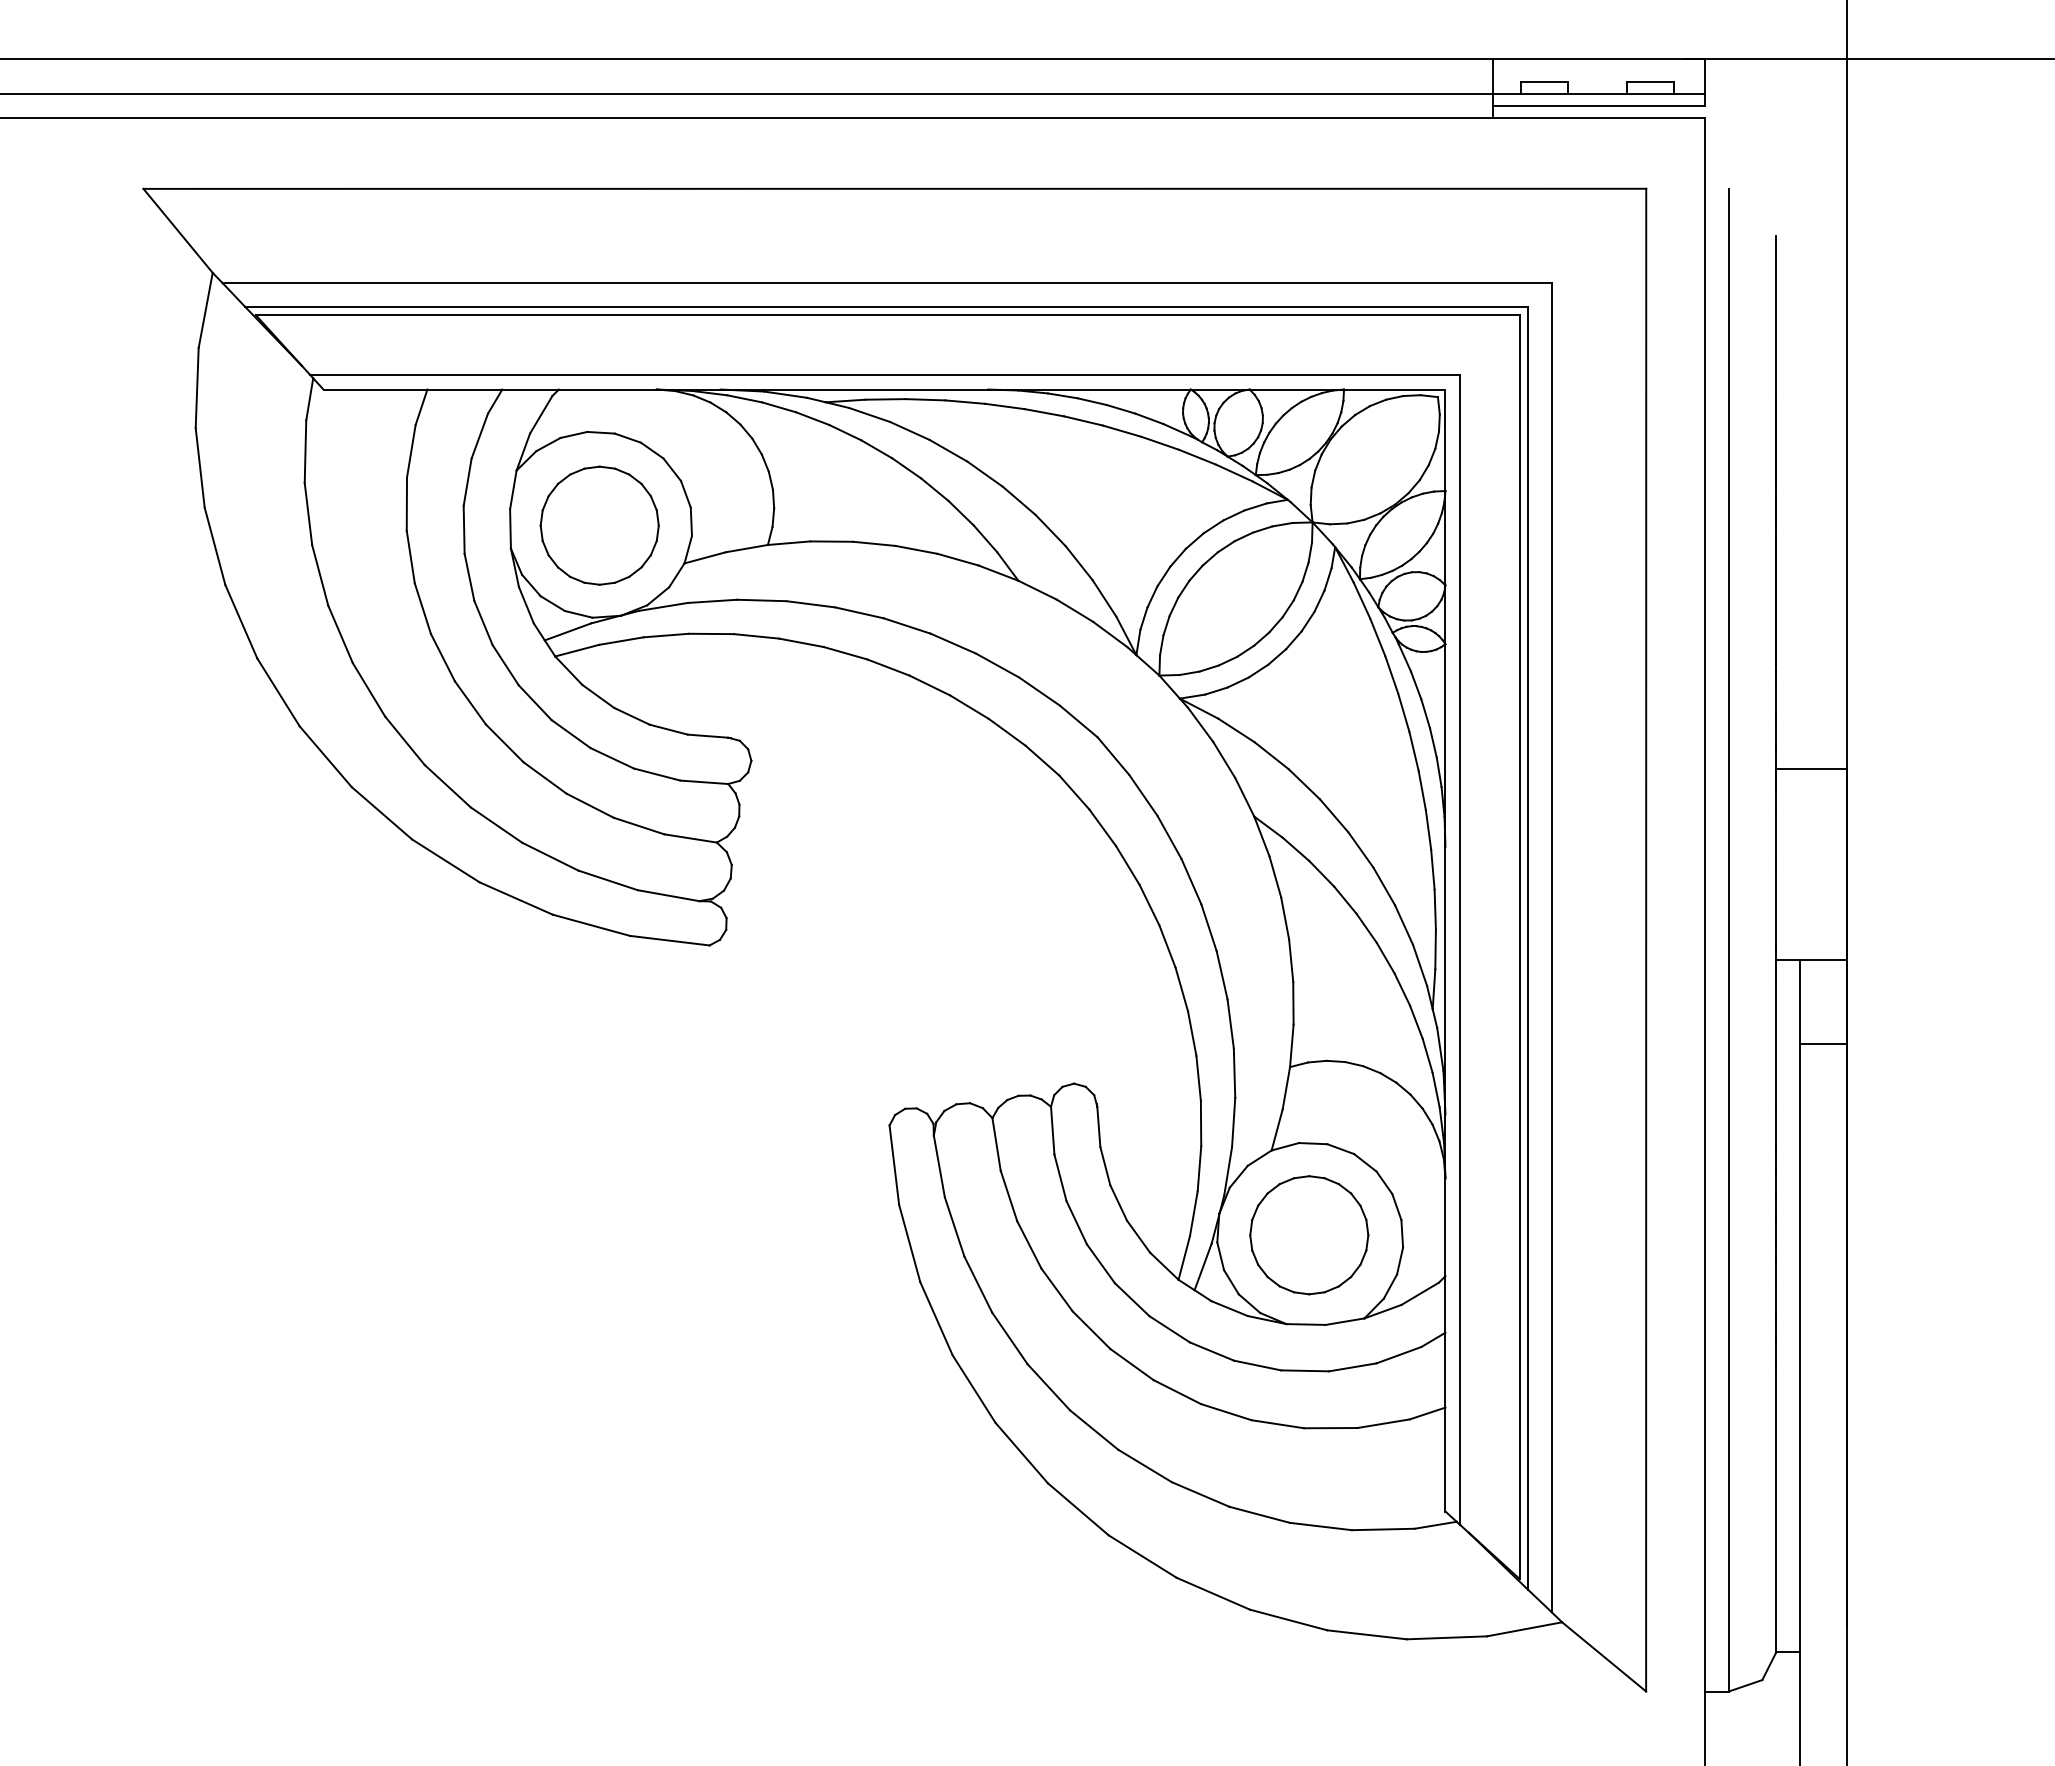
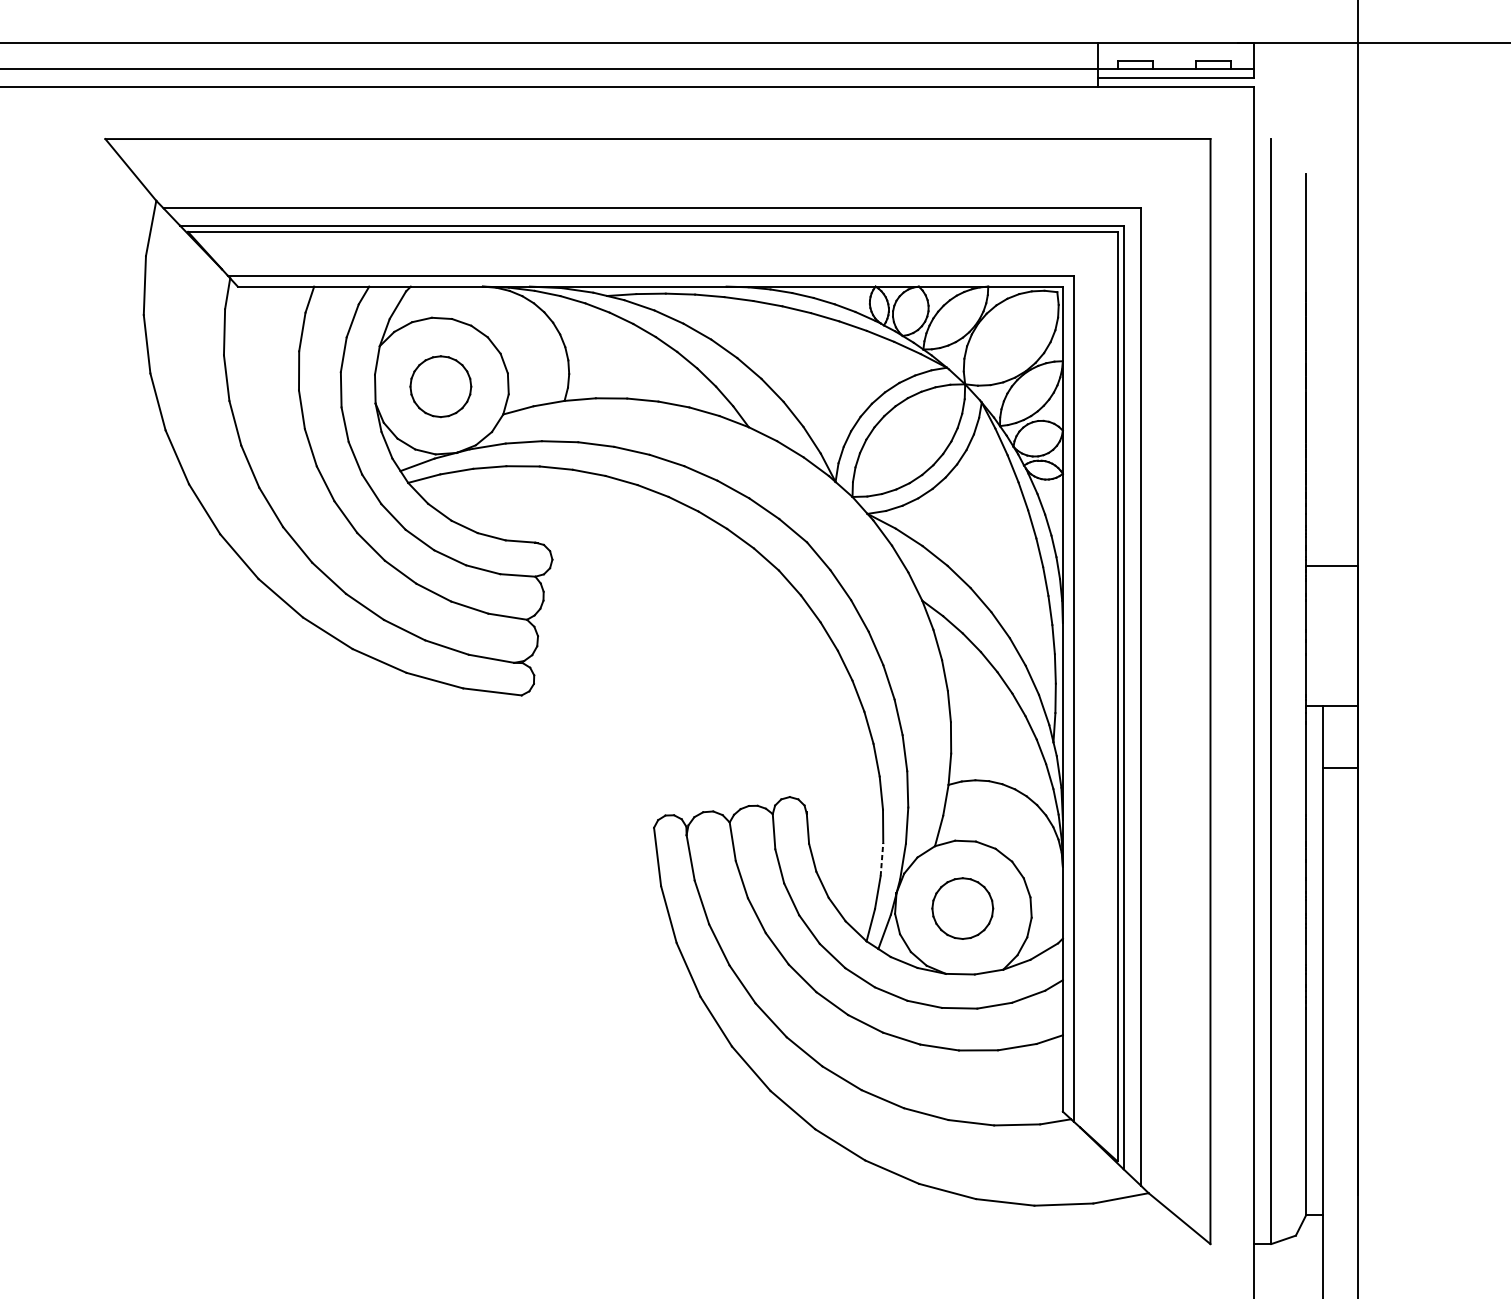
part: (599, 525) -> (440, 386), size x0.7
line: (1199, 1168) -> (881, 859), solid -> dashed
part: (1309, 1235) -> (962, 908), size x0.7

